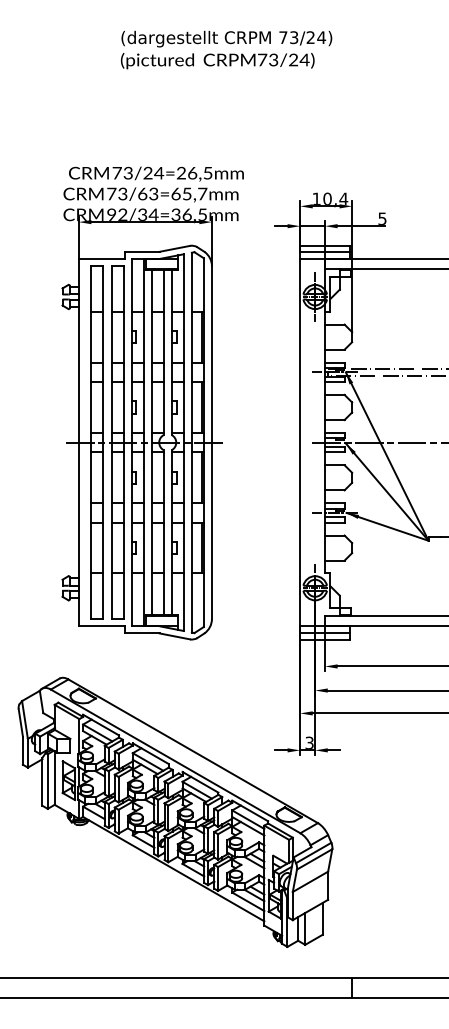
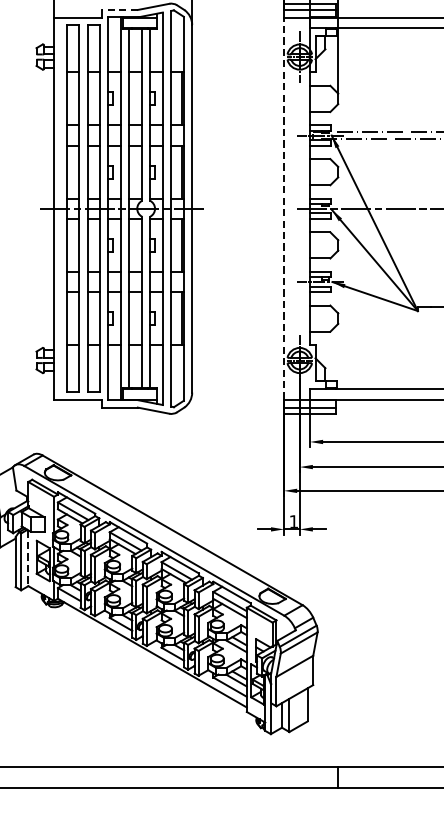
line: (142, 251) -> (119, 9), solid -> dashed
line: (300, 442) -> (284, 208), solid -> dashed
text: (309, 742) -> (293, 521), 3 -> 1
line: (54, 778) -> (28, 558), solid -> dashed

